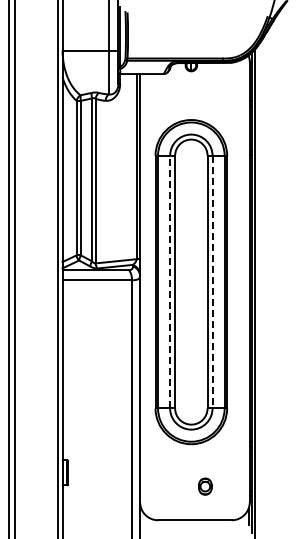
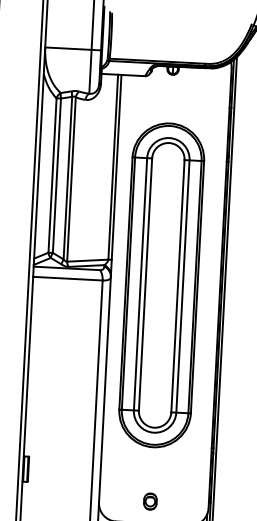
line: (170, 281) -> (140, 283), dashed -> solid
line: (212, 282) -> (182, 286), dashed -> solid
part: (205, 486) -> (150, 501), moved

